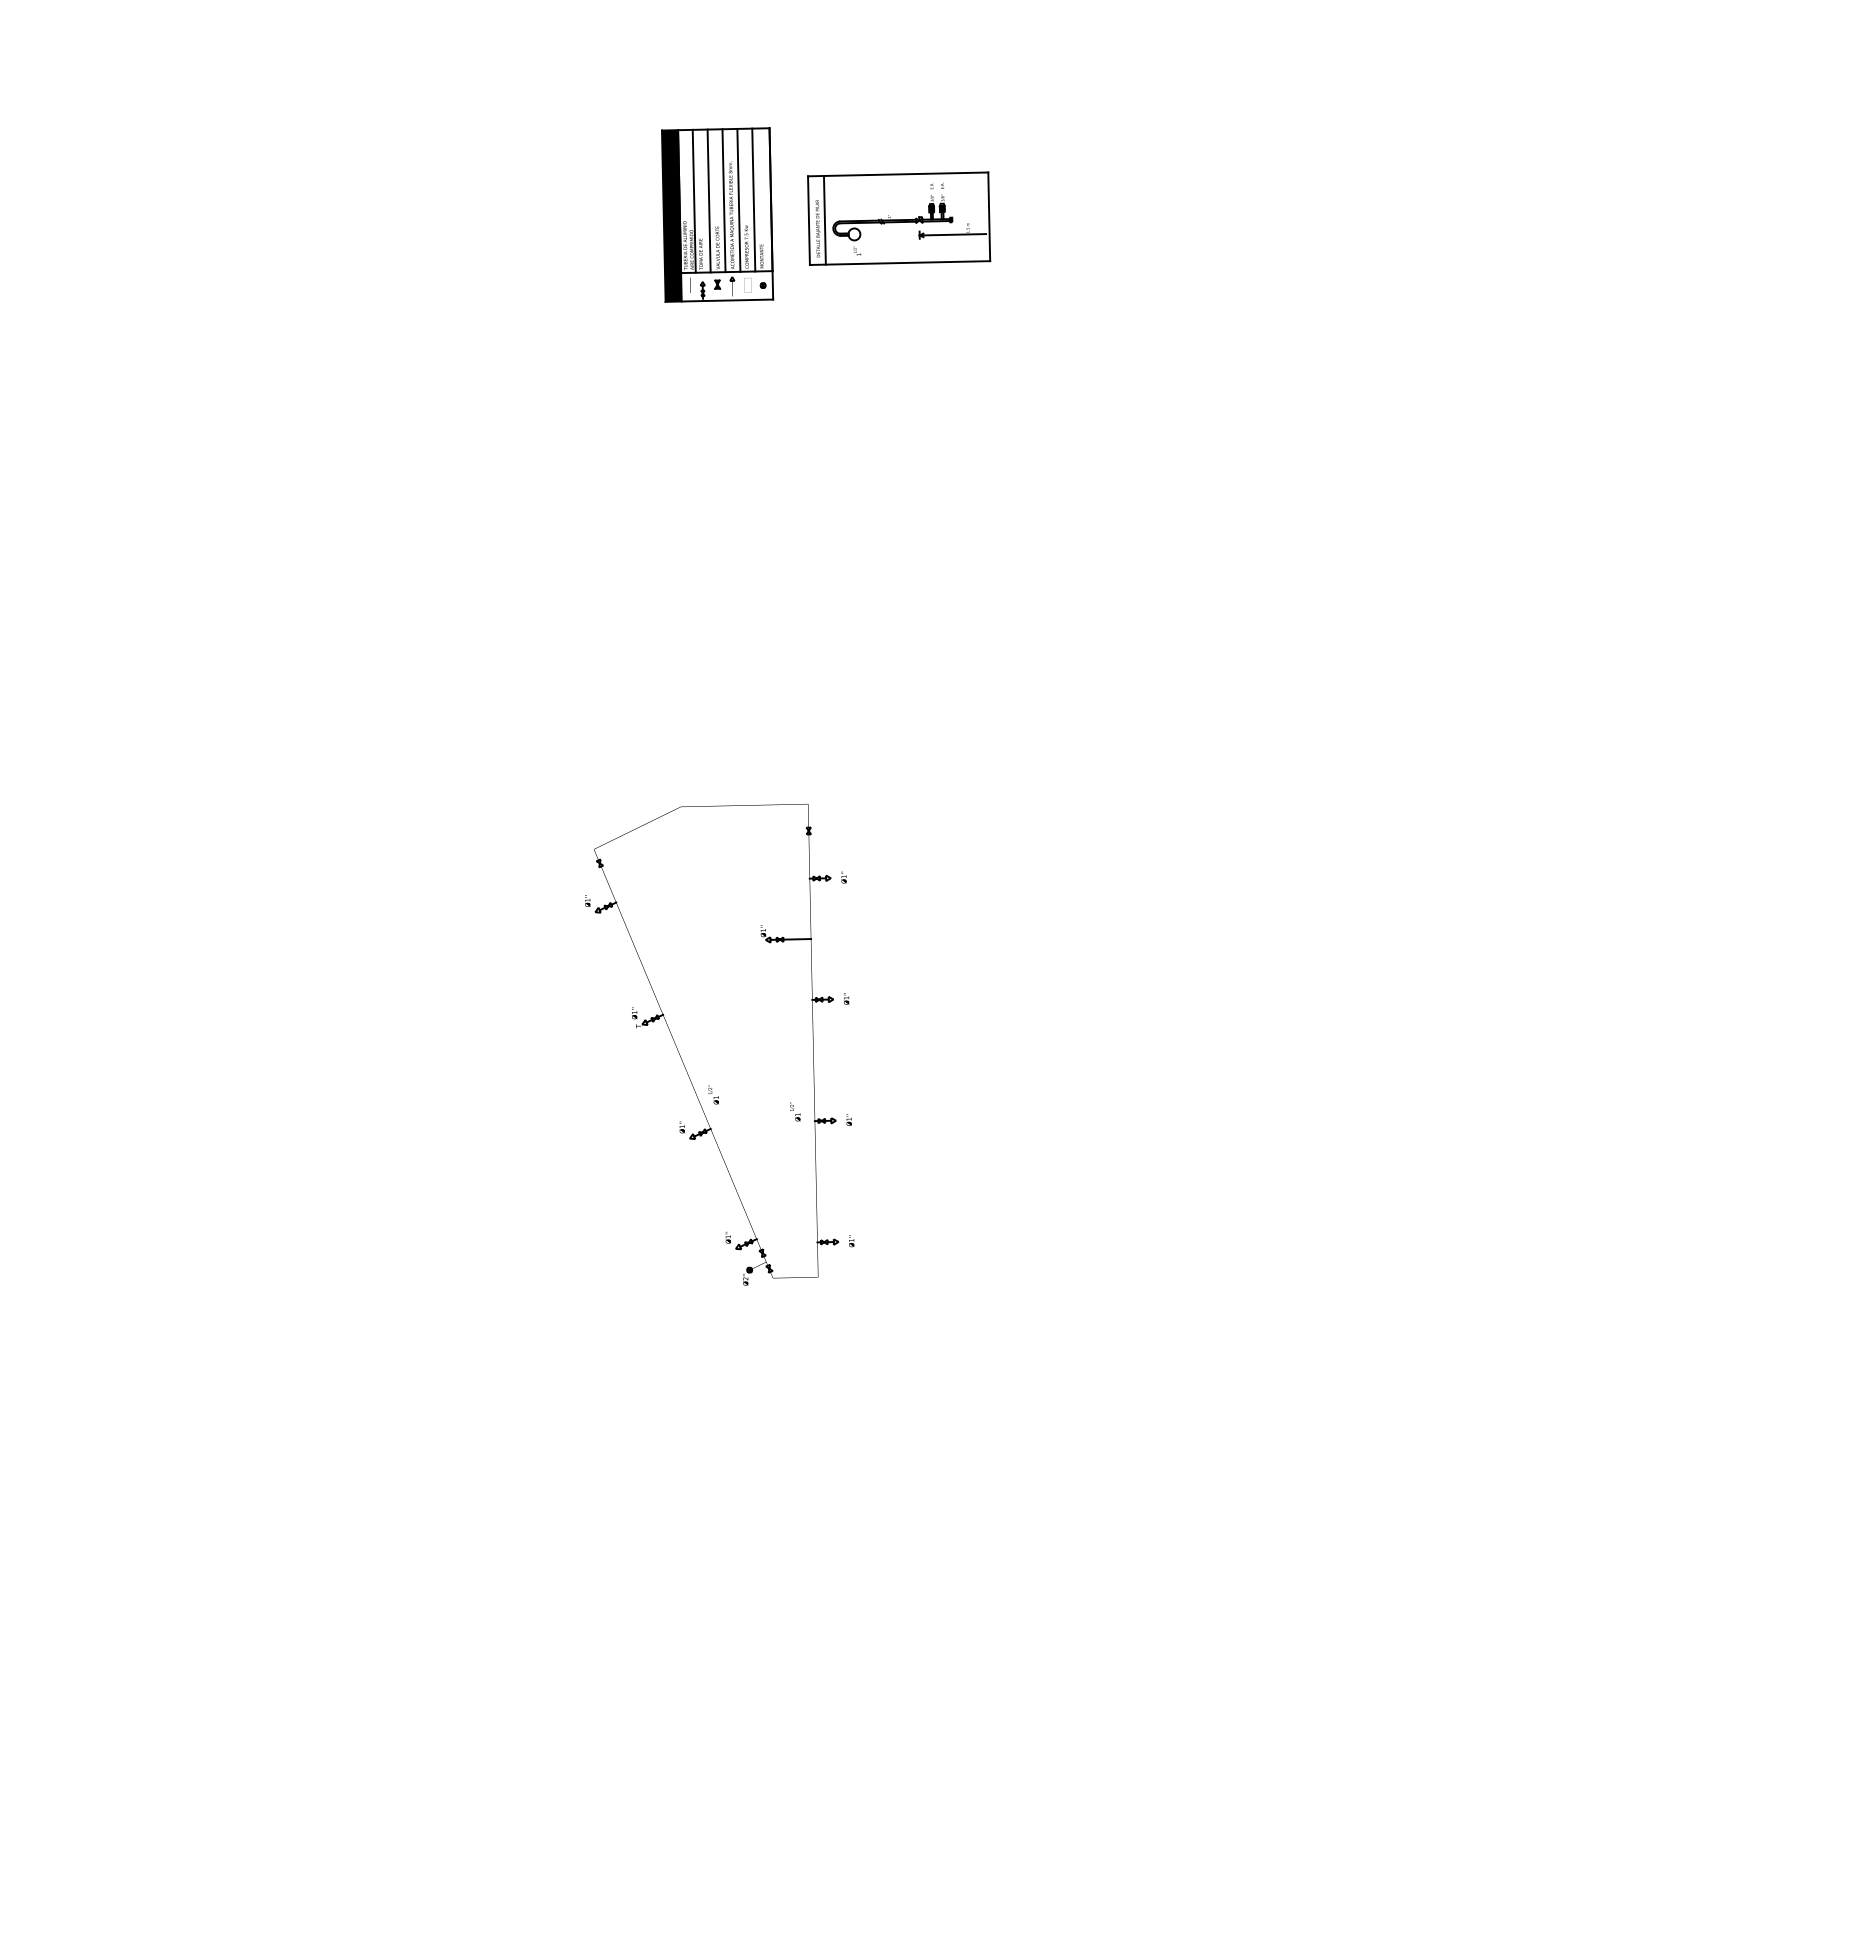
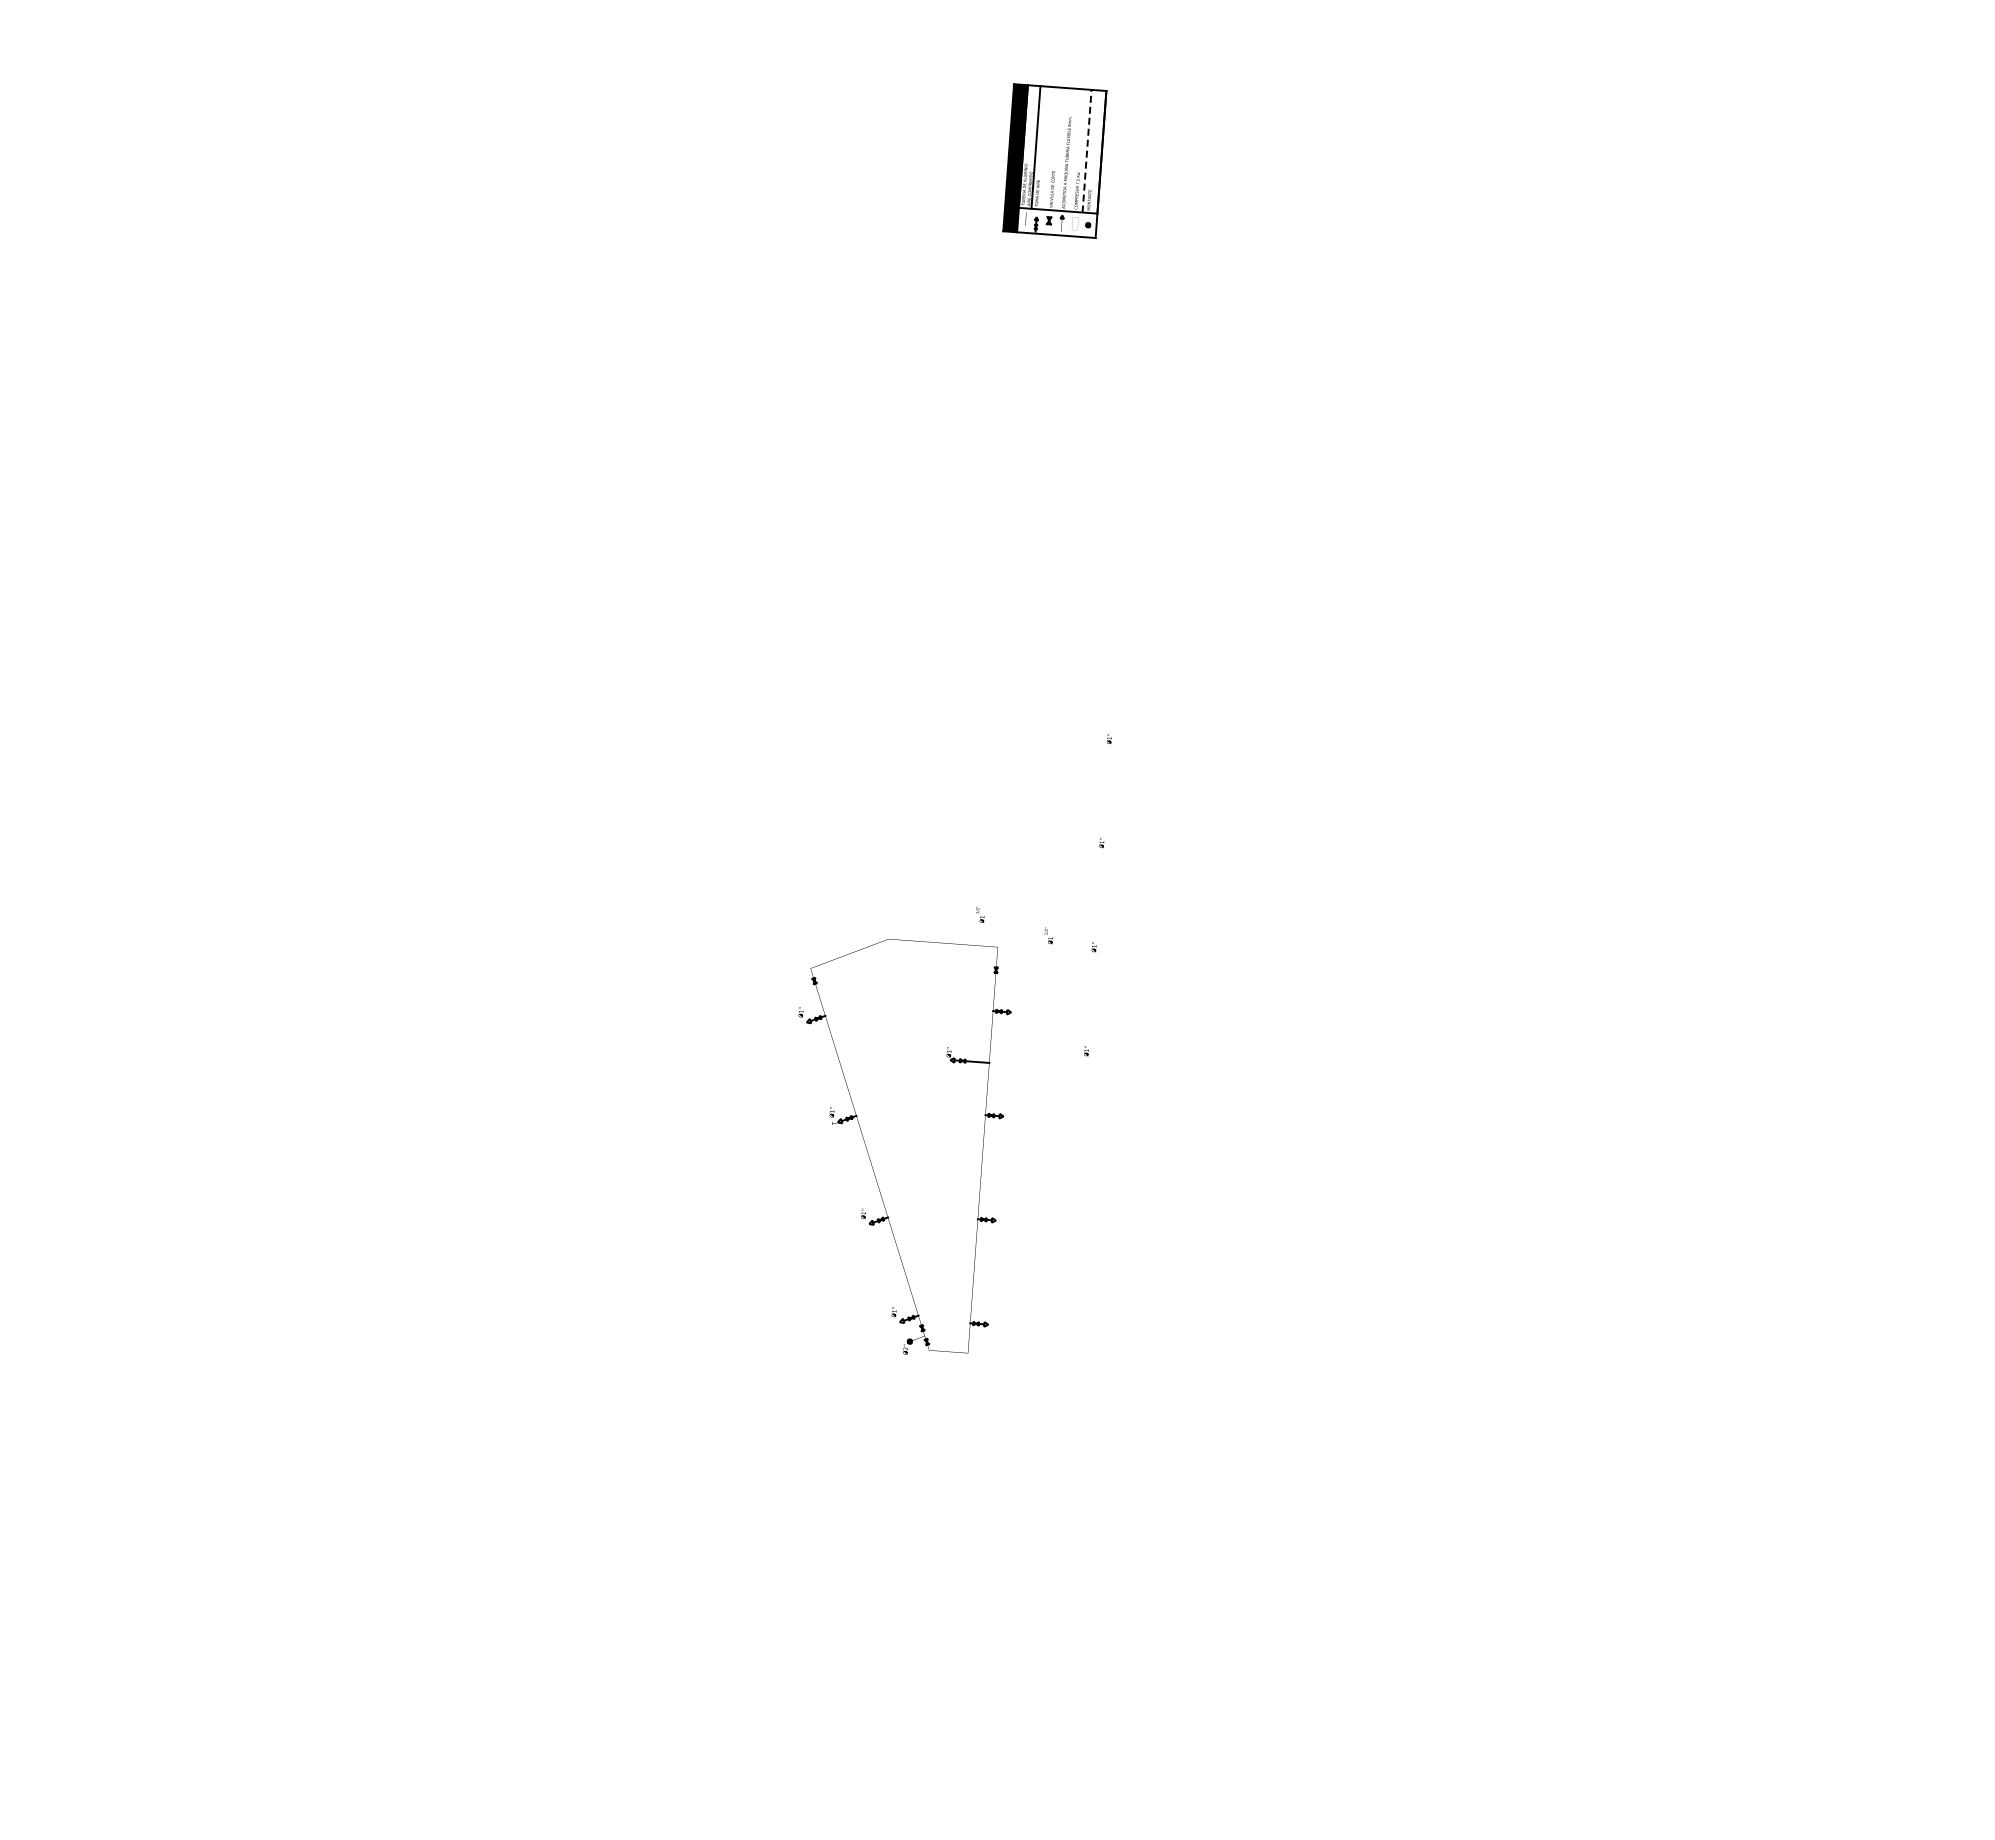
line: (737, 199) -> (1073, 149), removed
line: (754, 199) -> (1087, 150), solid -> dashed
line: (723, 200) -> (1061, 149), removed
line: (708, 201) -> (1048, 148), removed
part: (899, 218) -> (1210, 178), removed
part: (722, 1044) -> (904, 1146), moved

